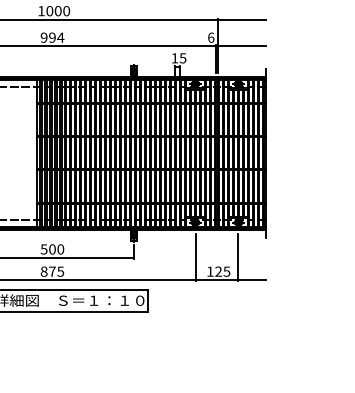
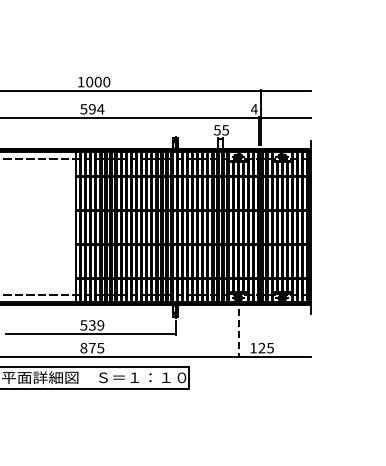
text: (43, 37) -> (83, 109), 994 -> 594
text: (210, 37) -> (253, 109), 6 -> 4
text: (174, 58) -> (216, 130), 15 -> 55
text: (56, 249) -> (96, 325), 500 -> 539
line: (237, 257) -> (281, 333), removed
line: (196, 258) -> (239, 334), solid -> dashed

